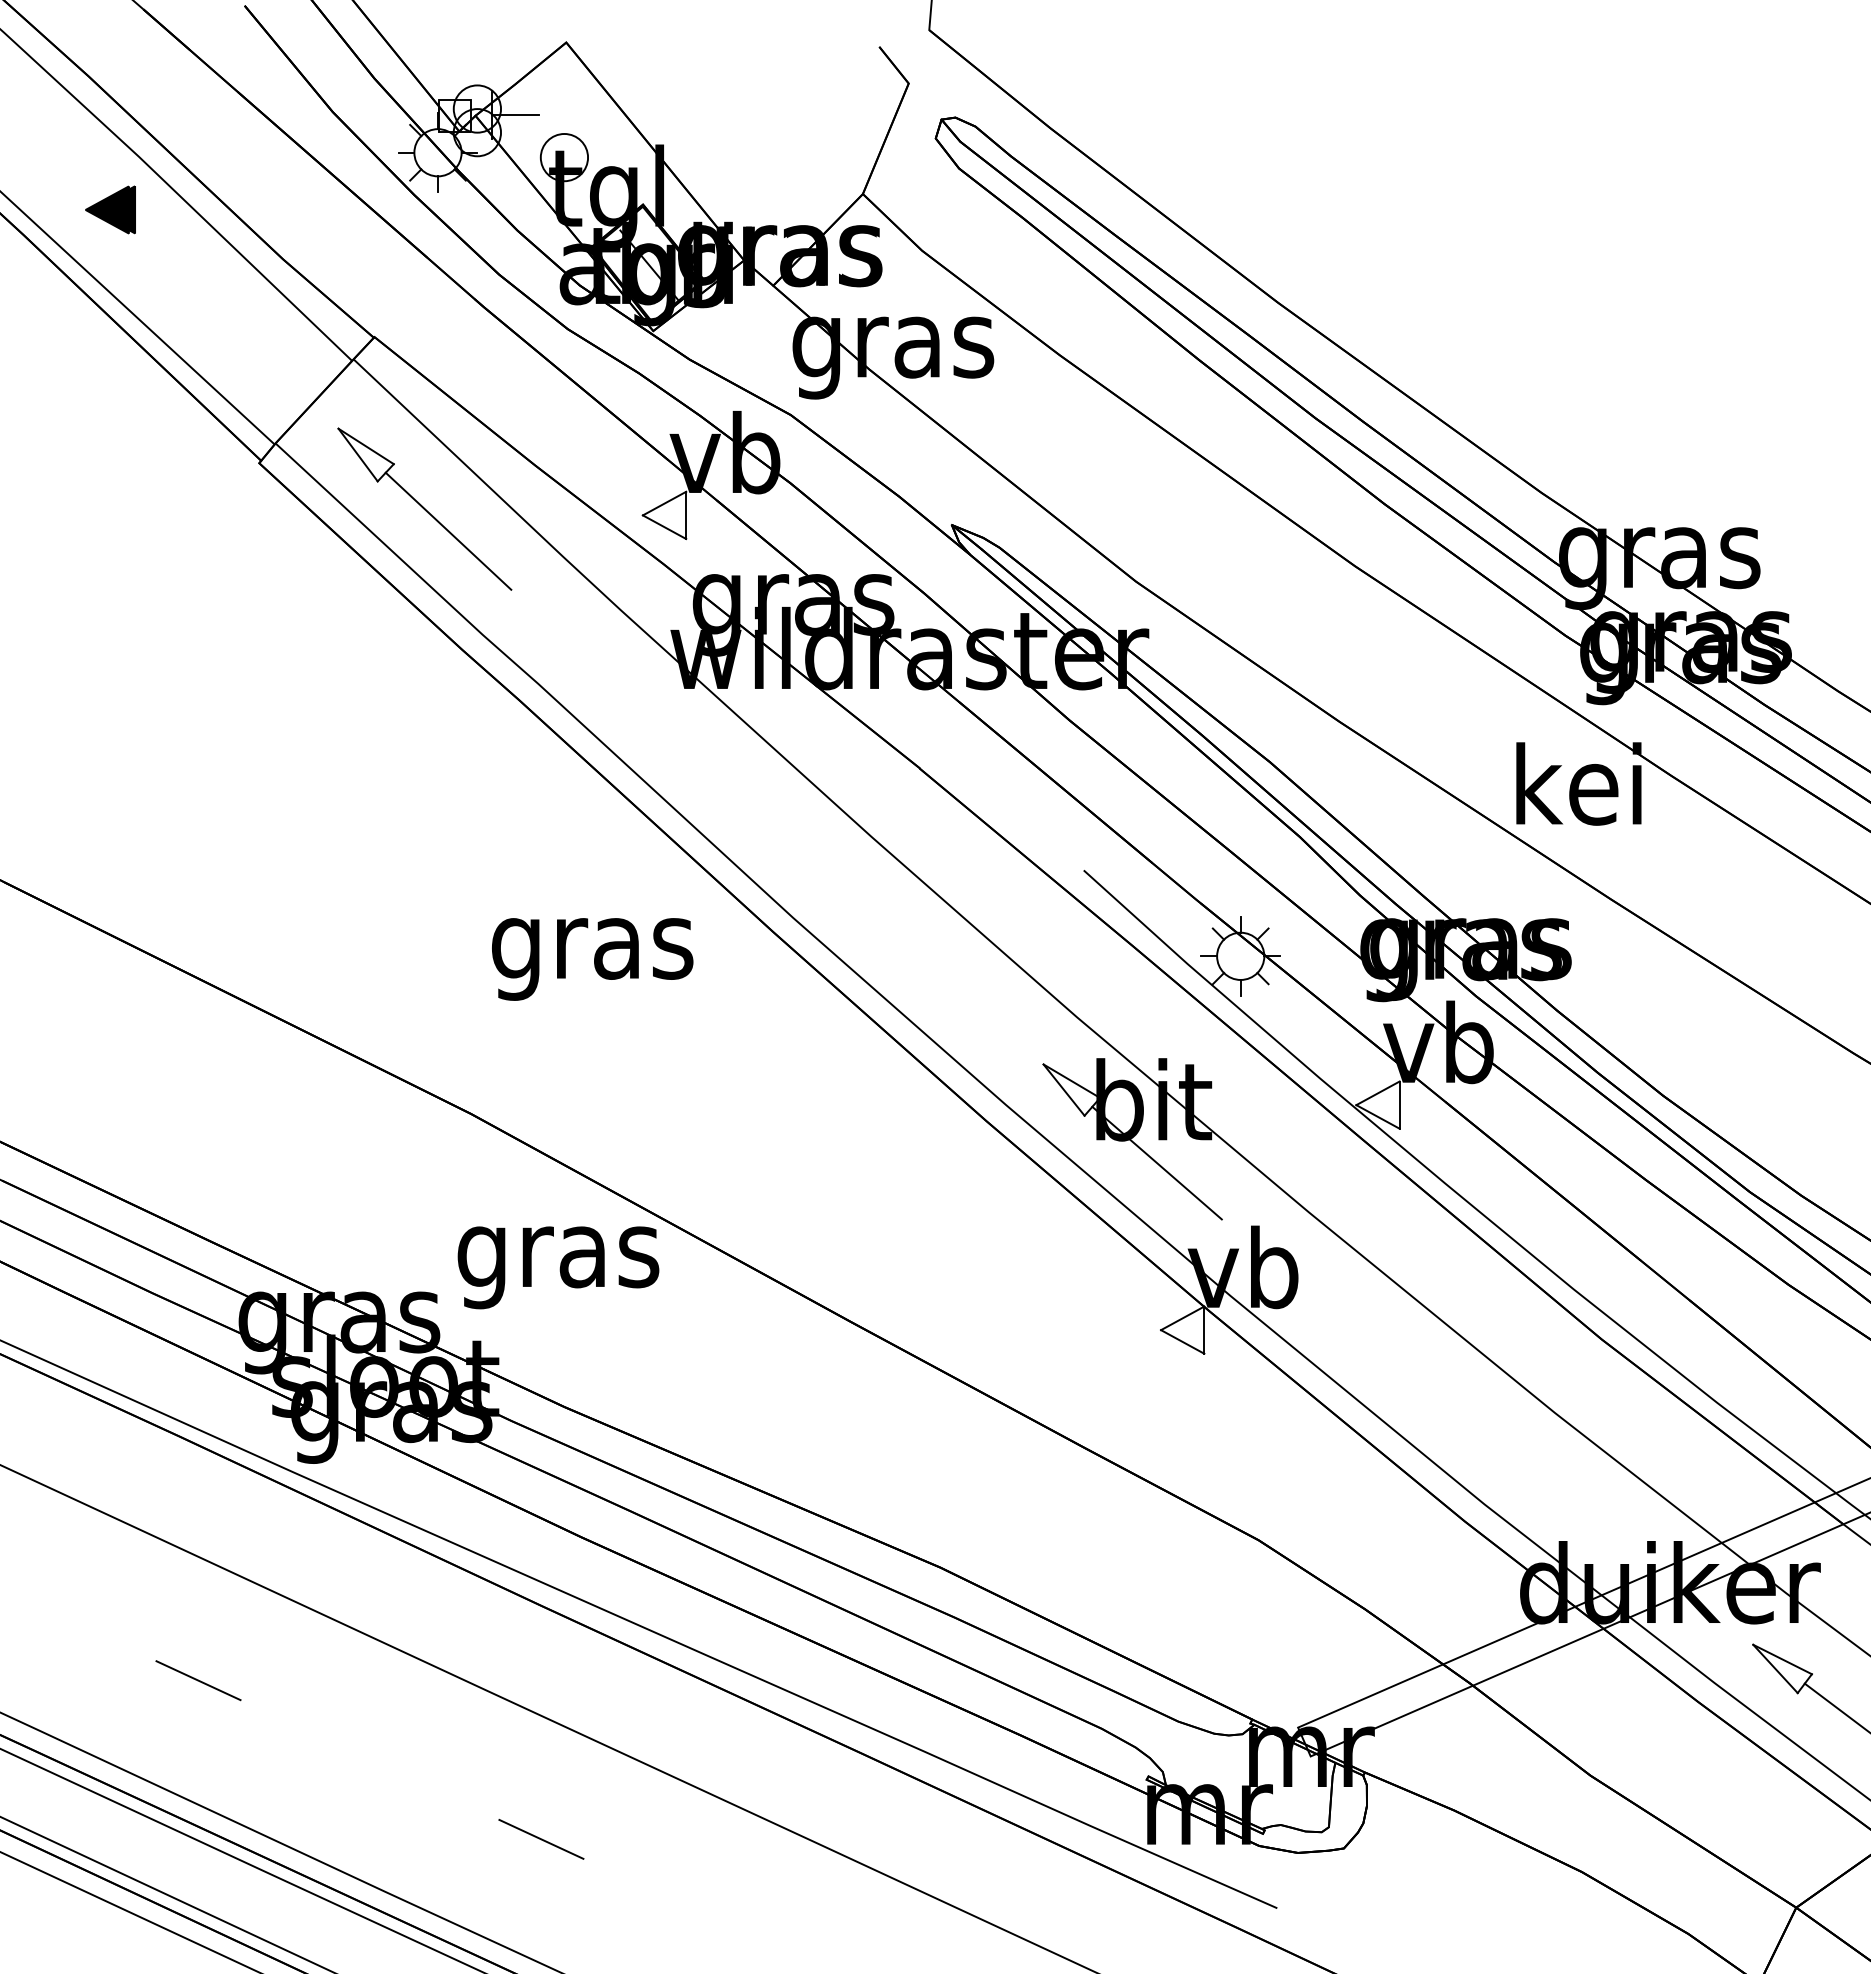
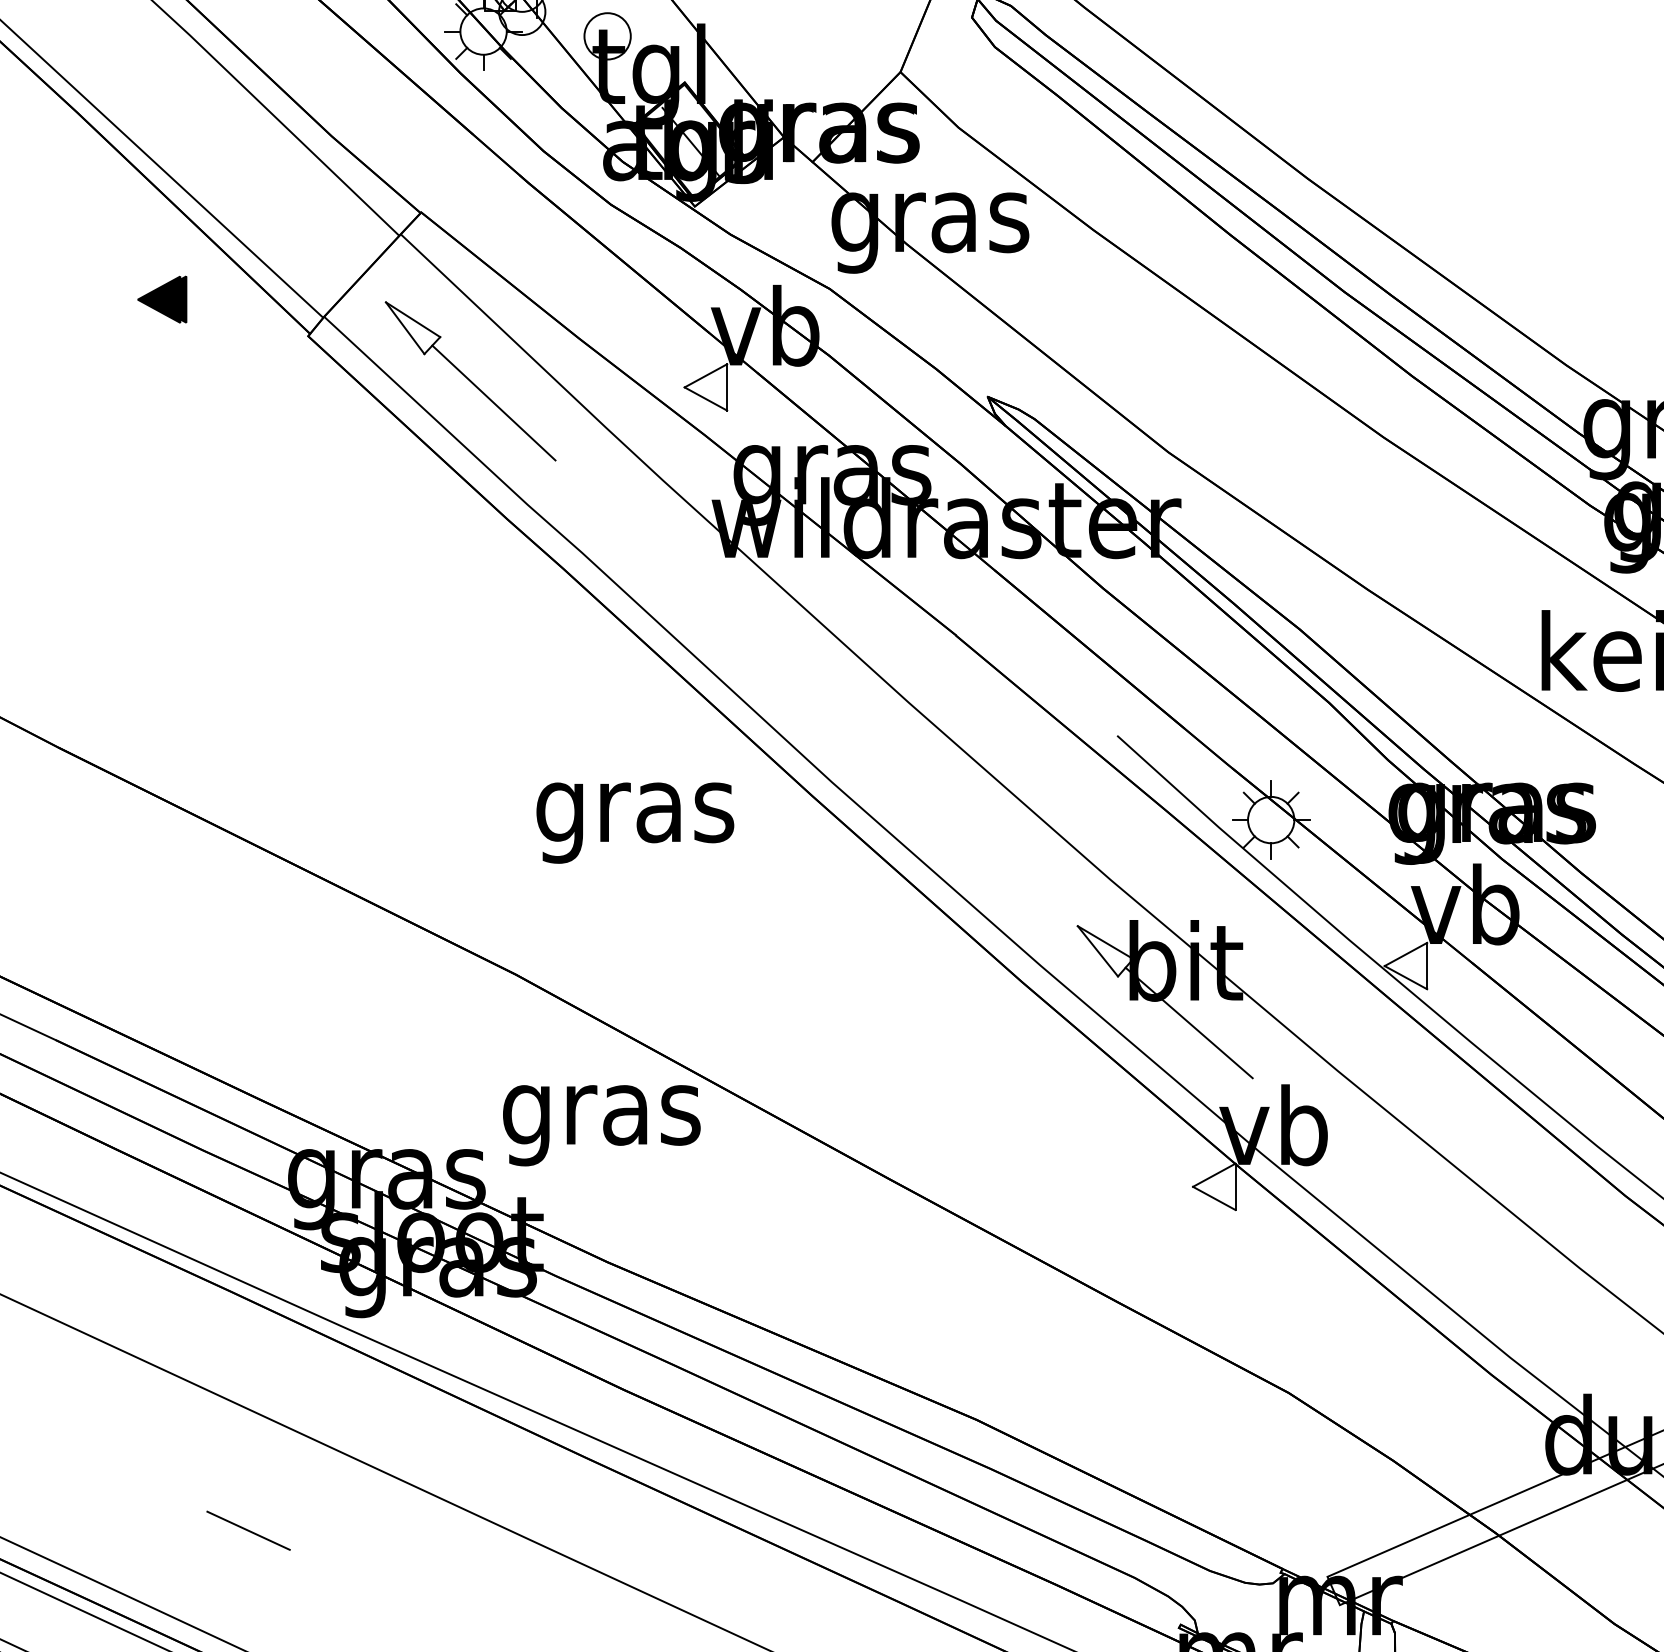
part: (110, 209) -> (162, 299), moved

